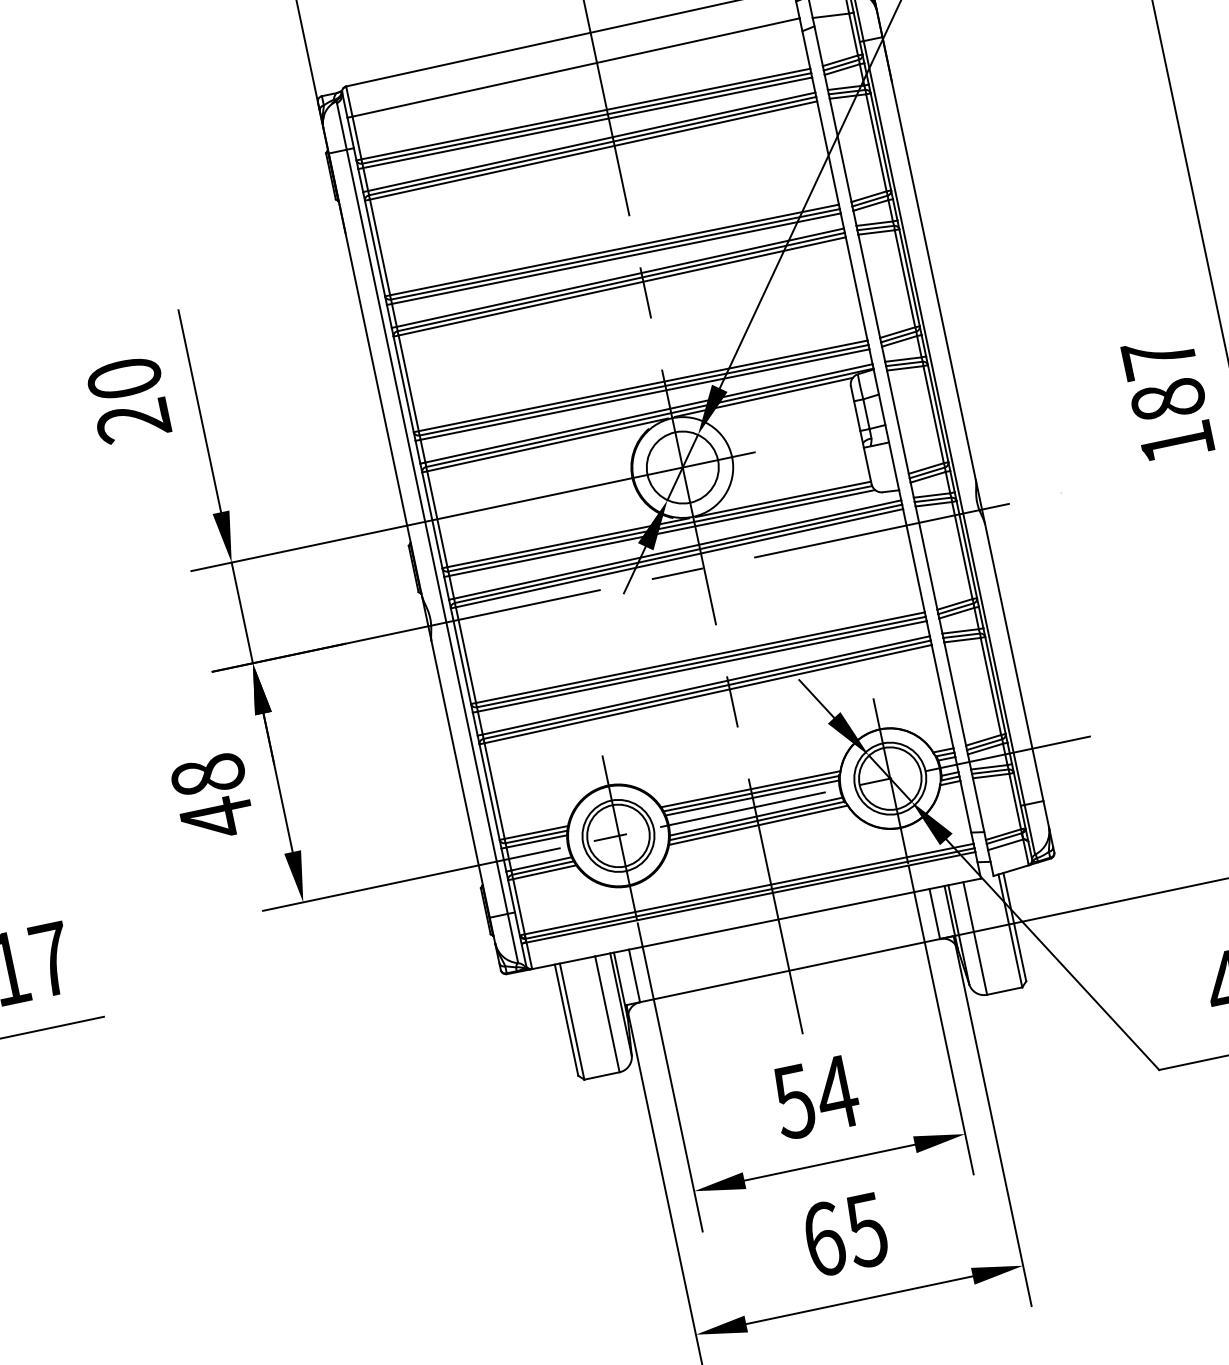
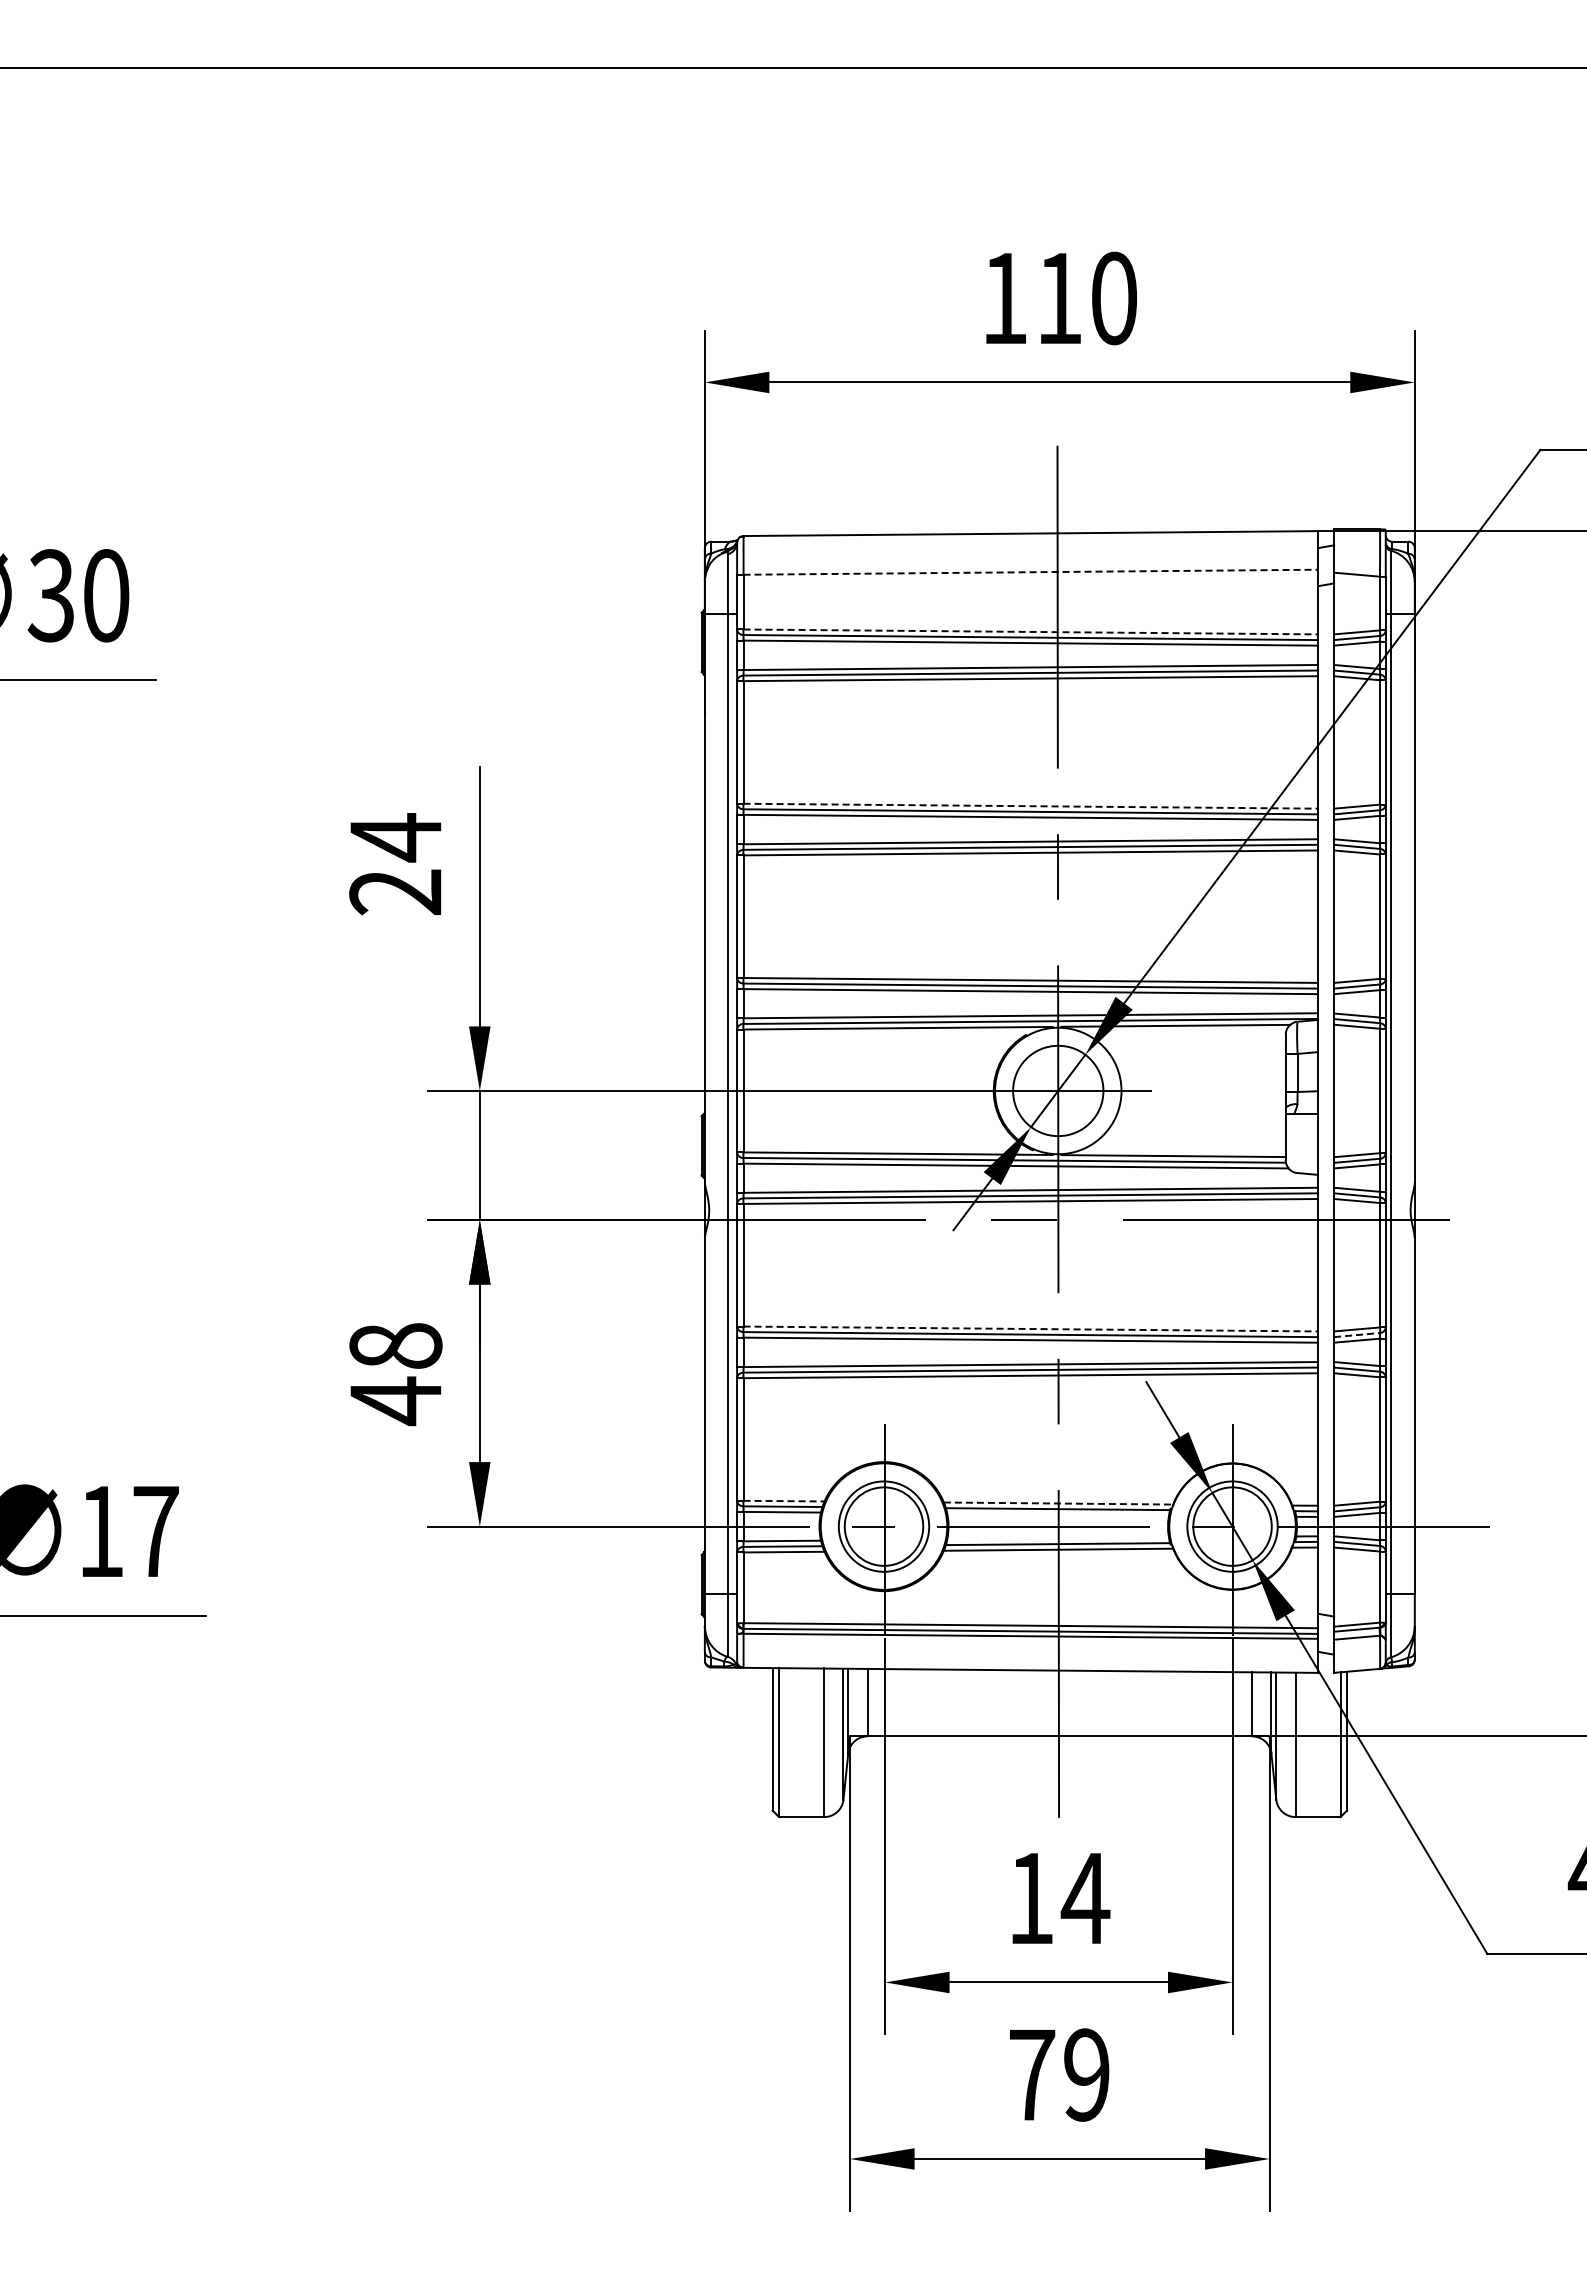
line: (576, 67) -> (1031, 572), solid -> dashed
line: (586, 113) -> (1031, 631), solid -> dashed
line: (615, 250) -> (1031, 806), solid -> dashed
text: (124, 378) -> (395, 837), 20 -> 24
line: (956, 609) -> (1357, 1335), solid -> dashed
line: (701, 657) -> (1031, 1329), solid -> dashed
line: (750, 789) -> (1058, 1503), solid -> dashed
line: (751, 797) -> (1057, 1514), removed
line: (755, 816) -> (1057, 1538), removed
line: (536, 832) -> (784, 1501), solid -> dashed
text: (793, 1102) -> (1029, 1899), 54 -> 14
text: (845, 1234) -> (1059, 2074), 65 -> 79

